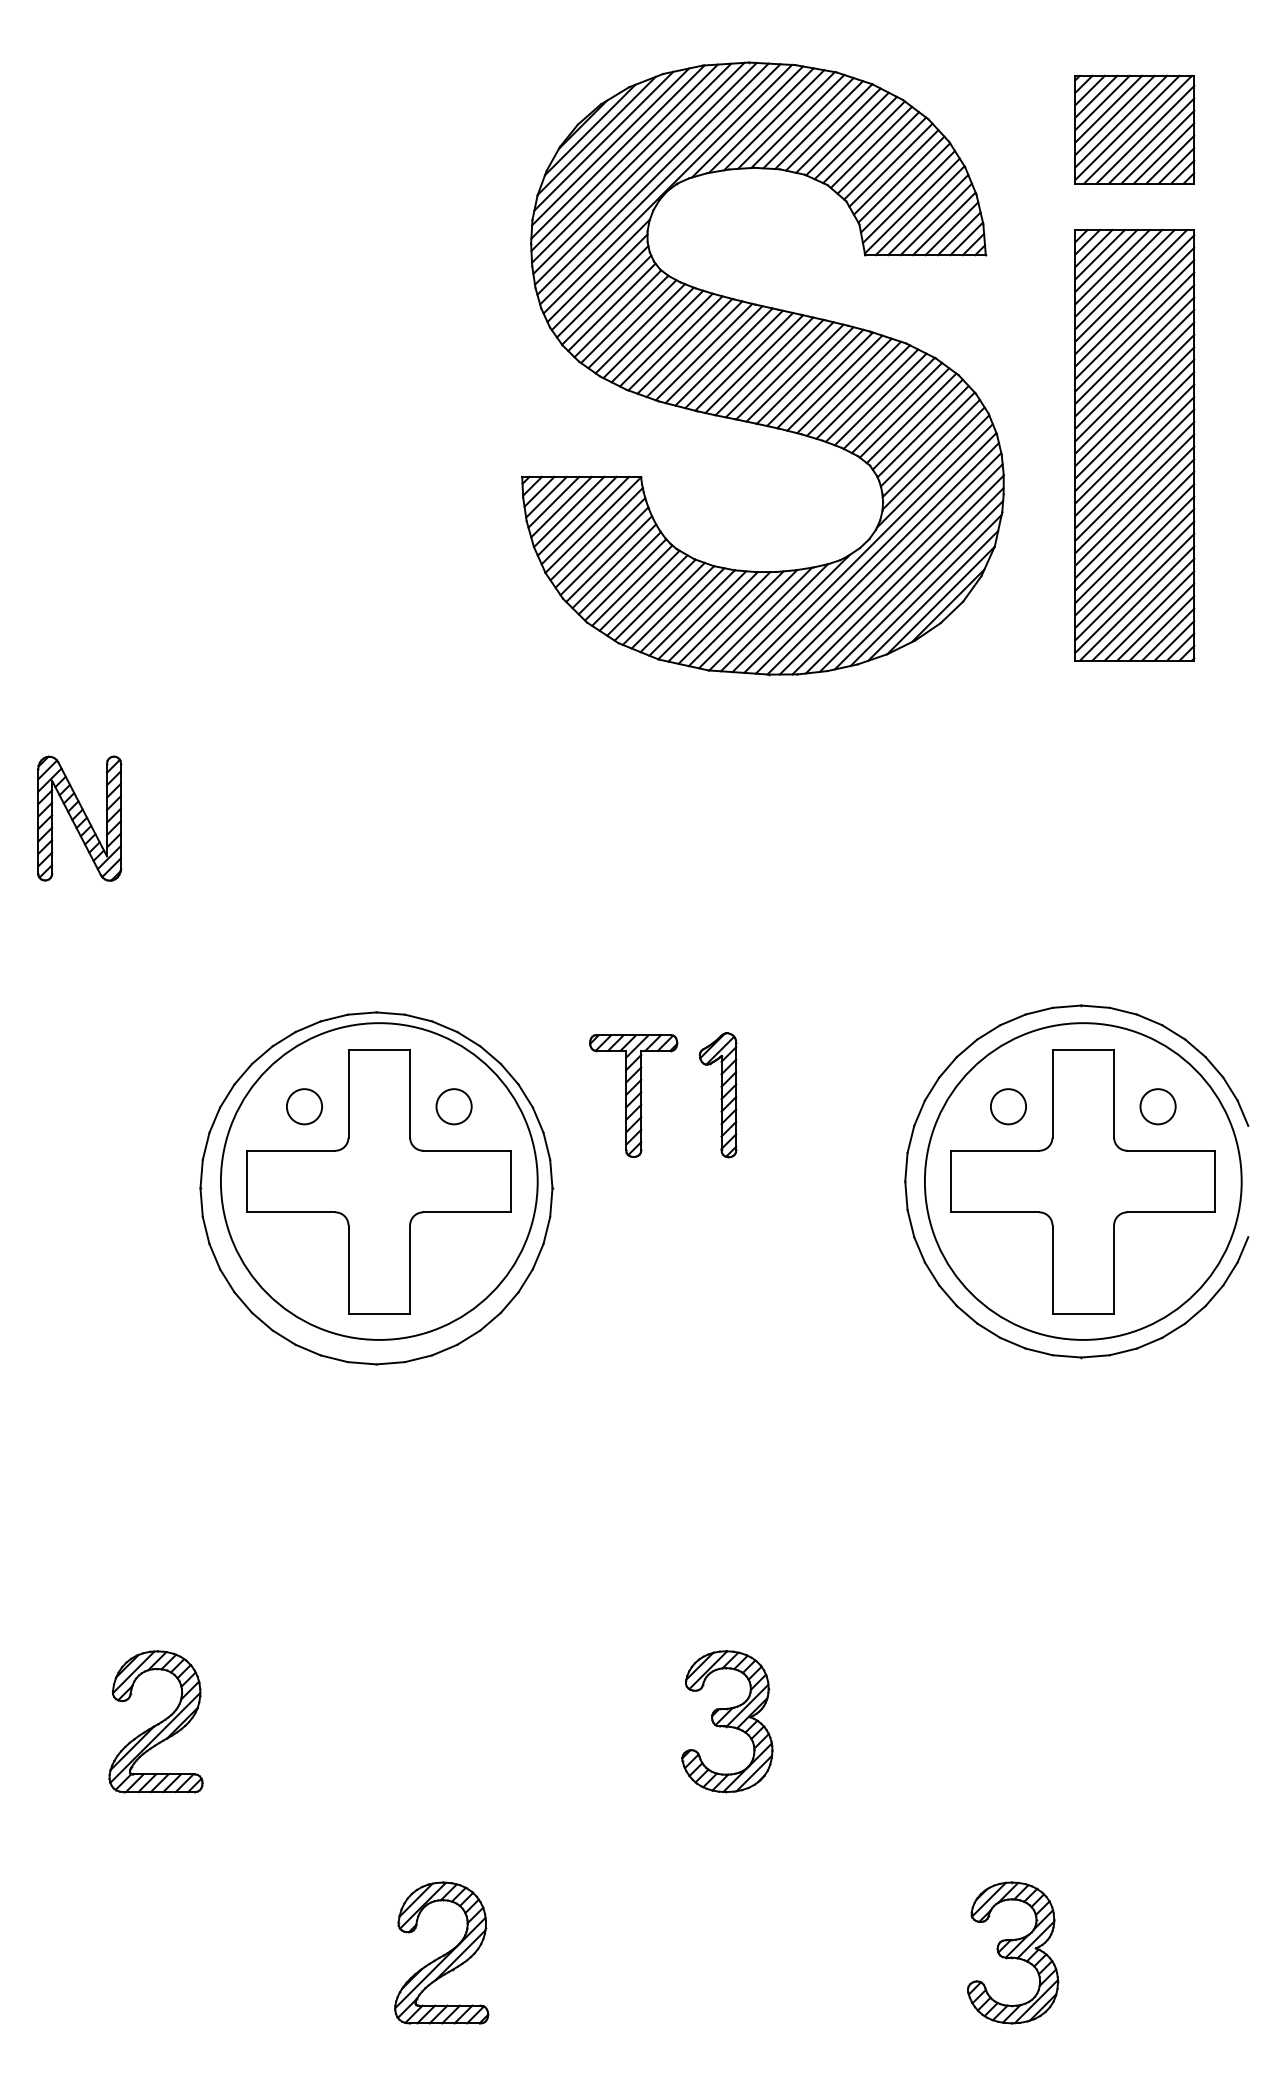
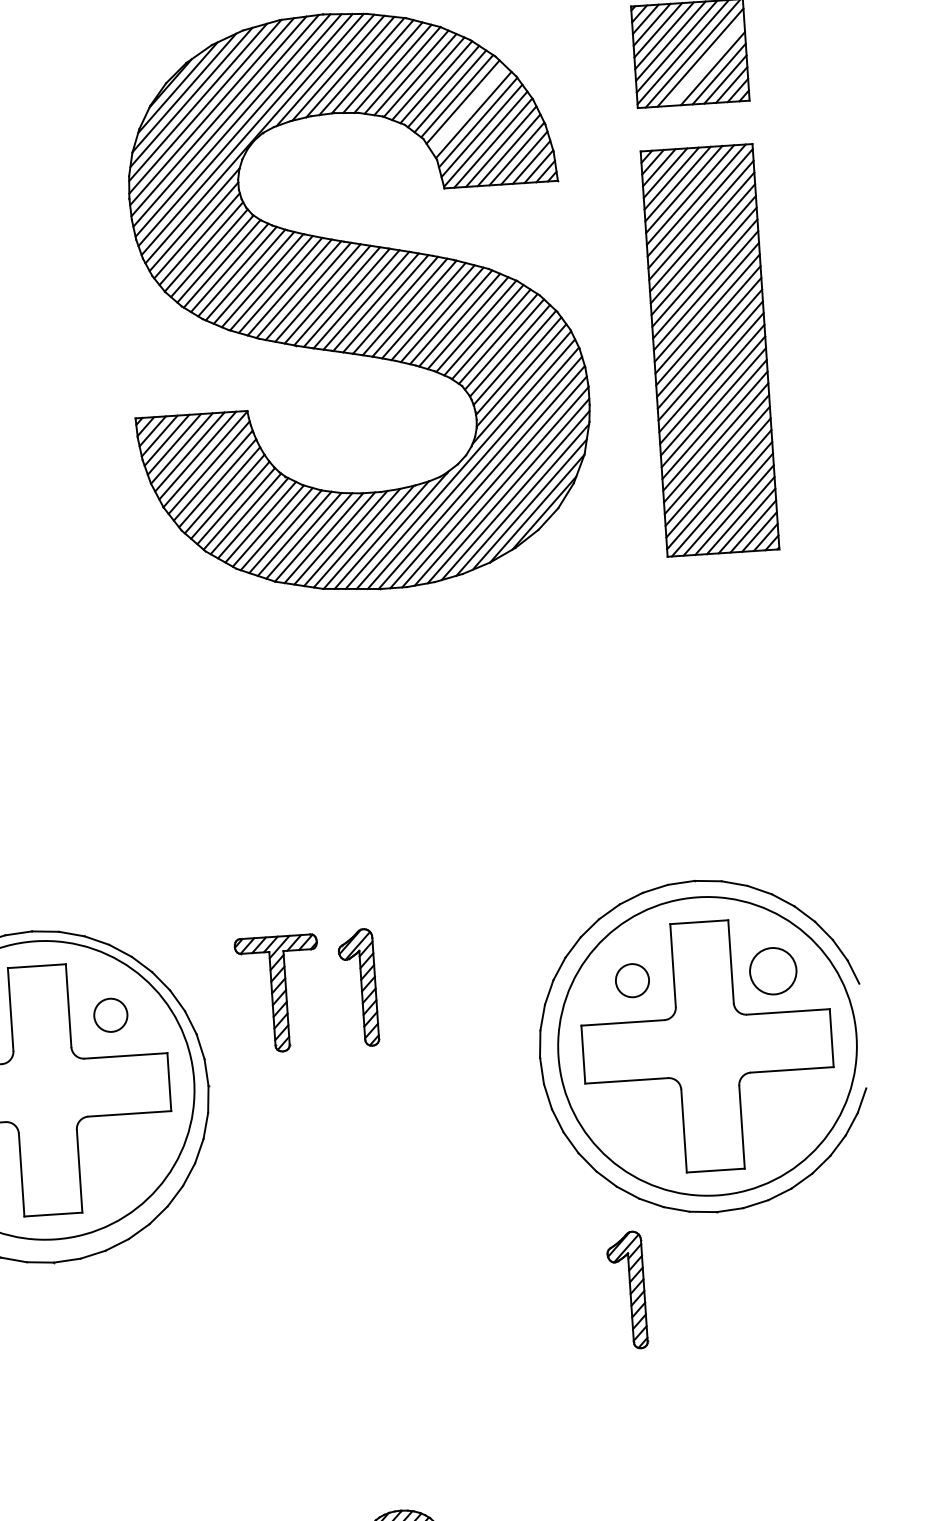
line: (1151, 140) -> (706, 62), removed
line: (895, 172) -> (467, 108), removed
circle: (1157, 1106) -> (772, 971), size x1.4
part: (980, 1434) -> (626, 1290), added

